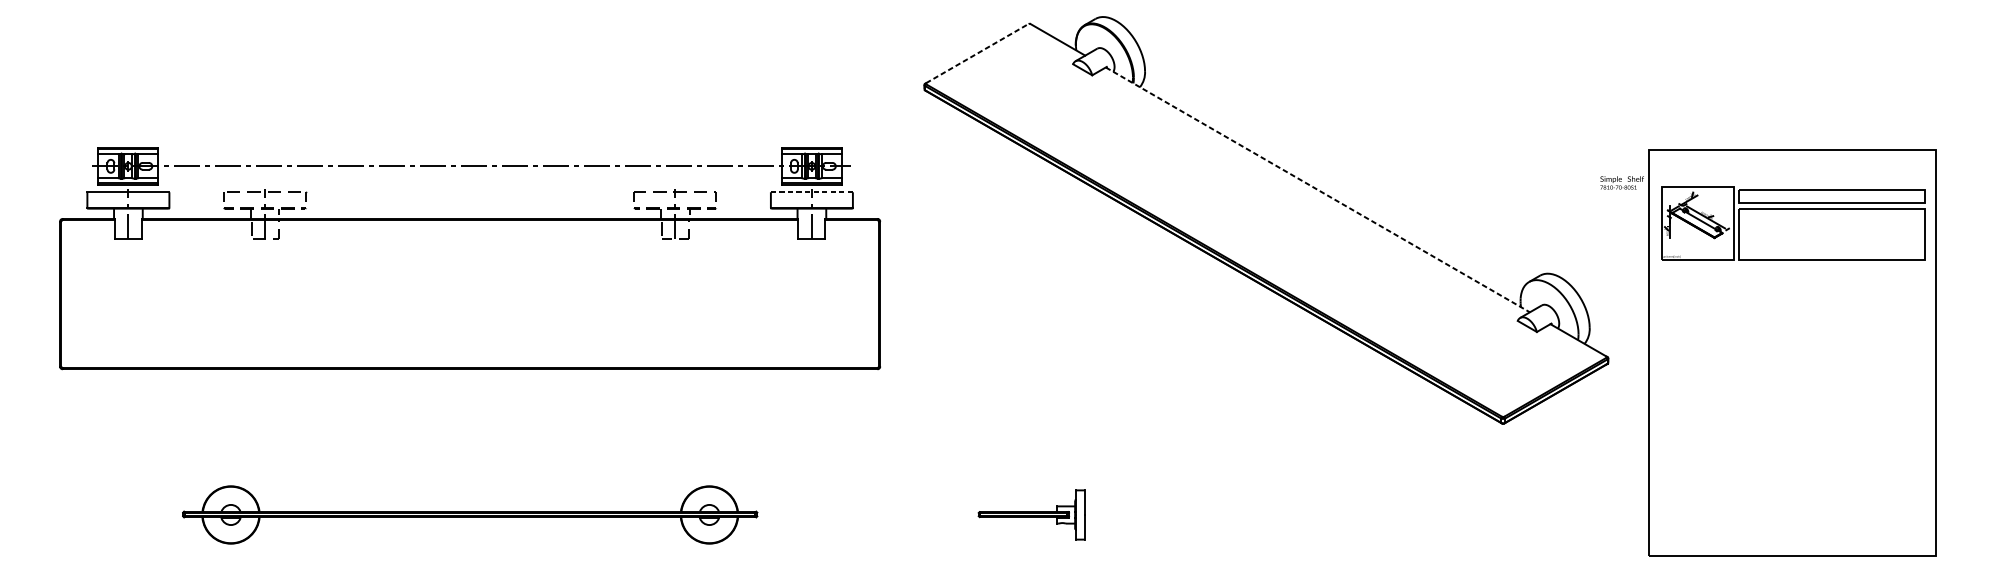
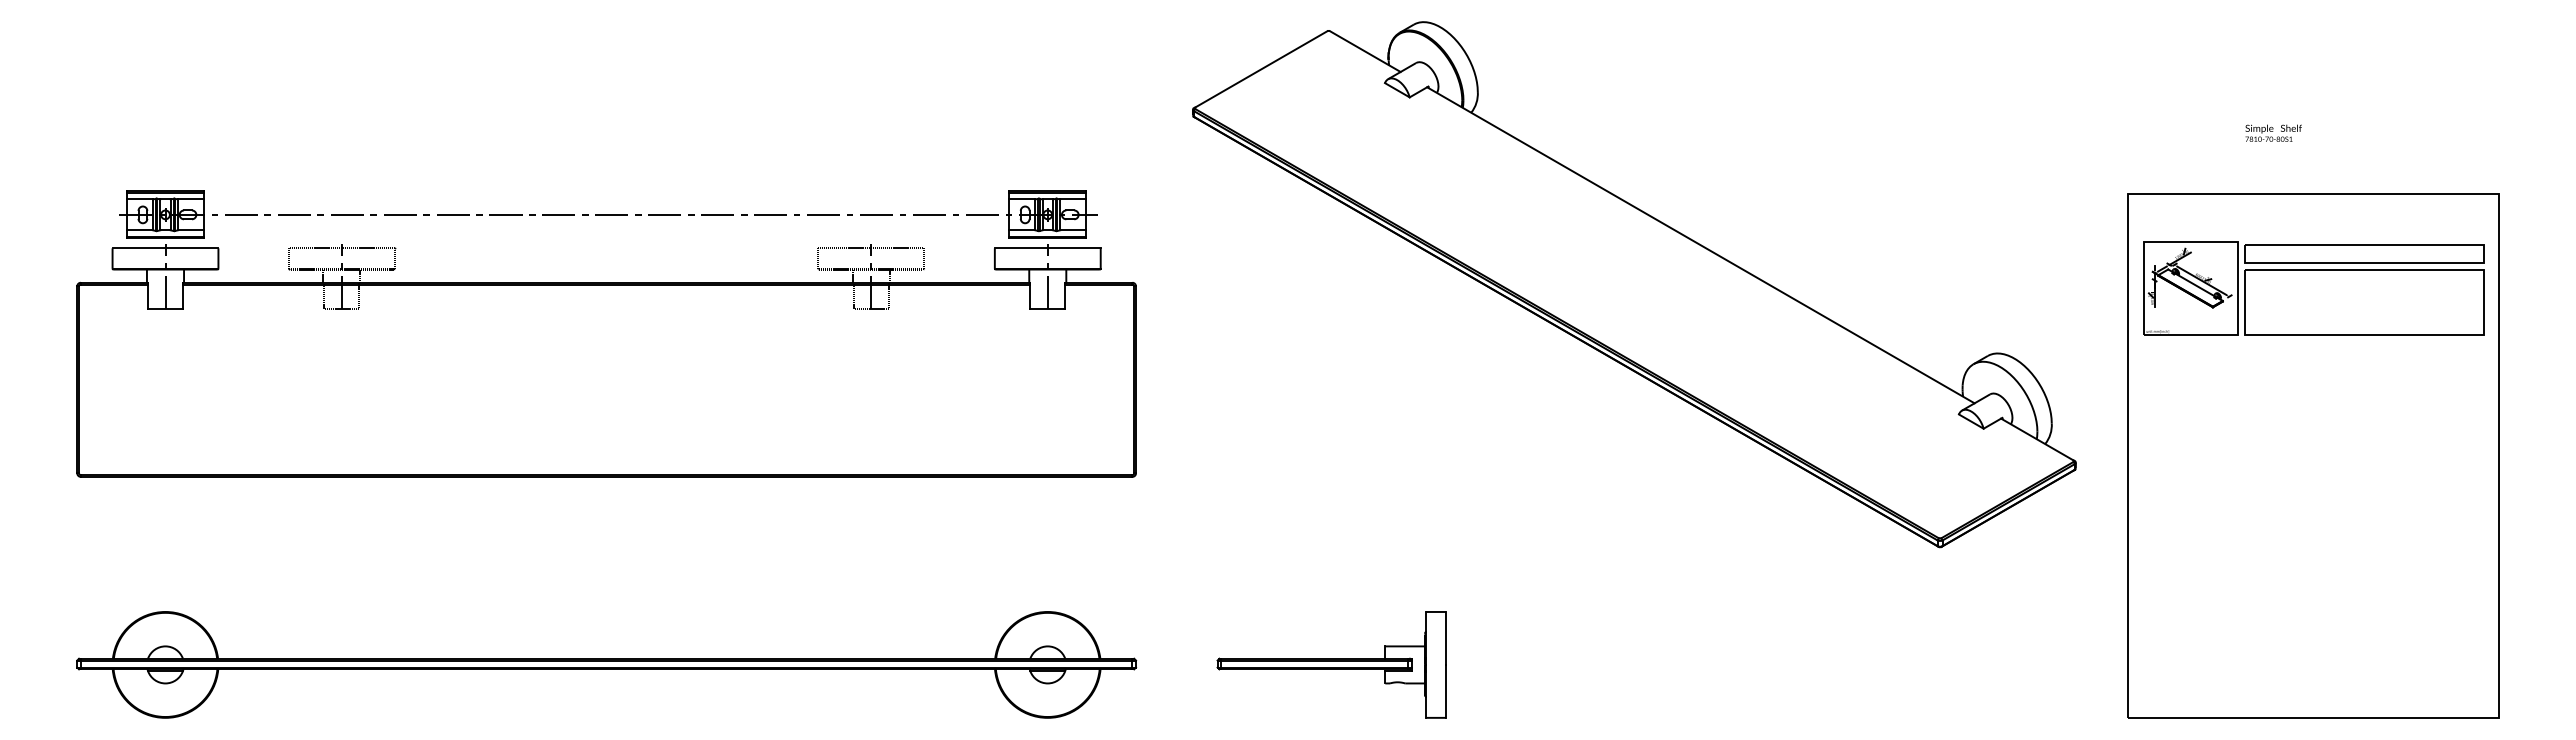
line: (977, 53) -> (1261, 69), dashed -> solid
text: (1622, 182) -> (2273, 132), moved
line: (1318, 190) -> (1701, 245), dashed -> solid
line: (811, 192) -> (1047, 248), dashed -> solid
part: (470, 514) -> (606, 664), size x1.43
part: (1031, 514) -> (1331, 664), size x1.67

